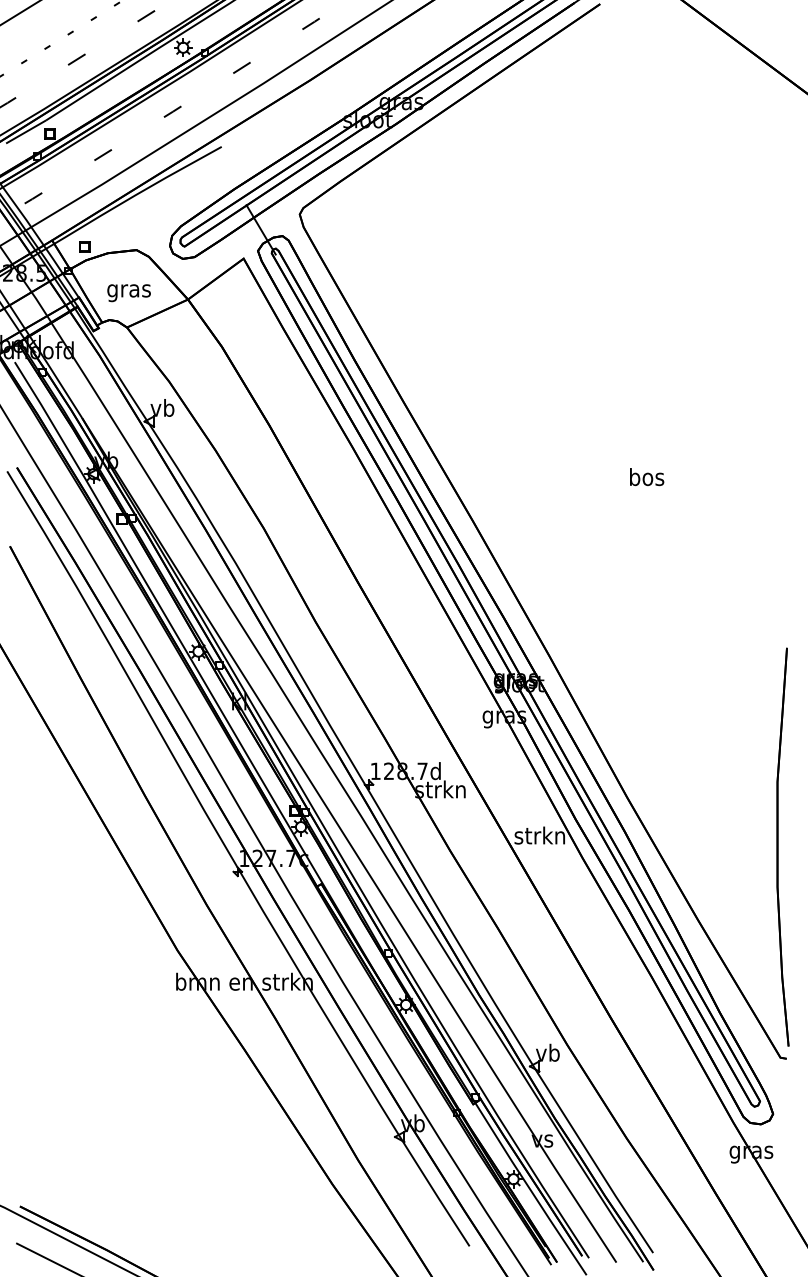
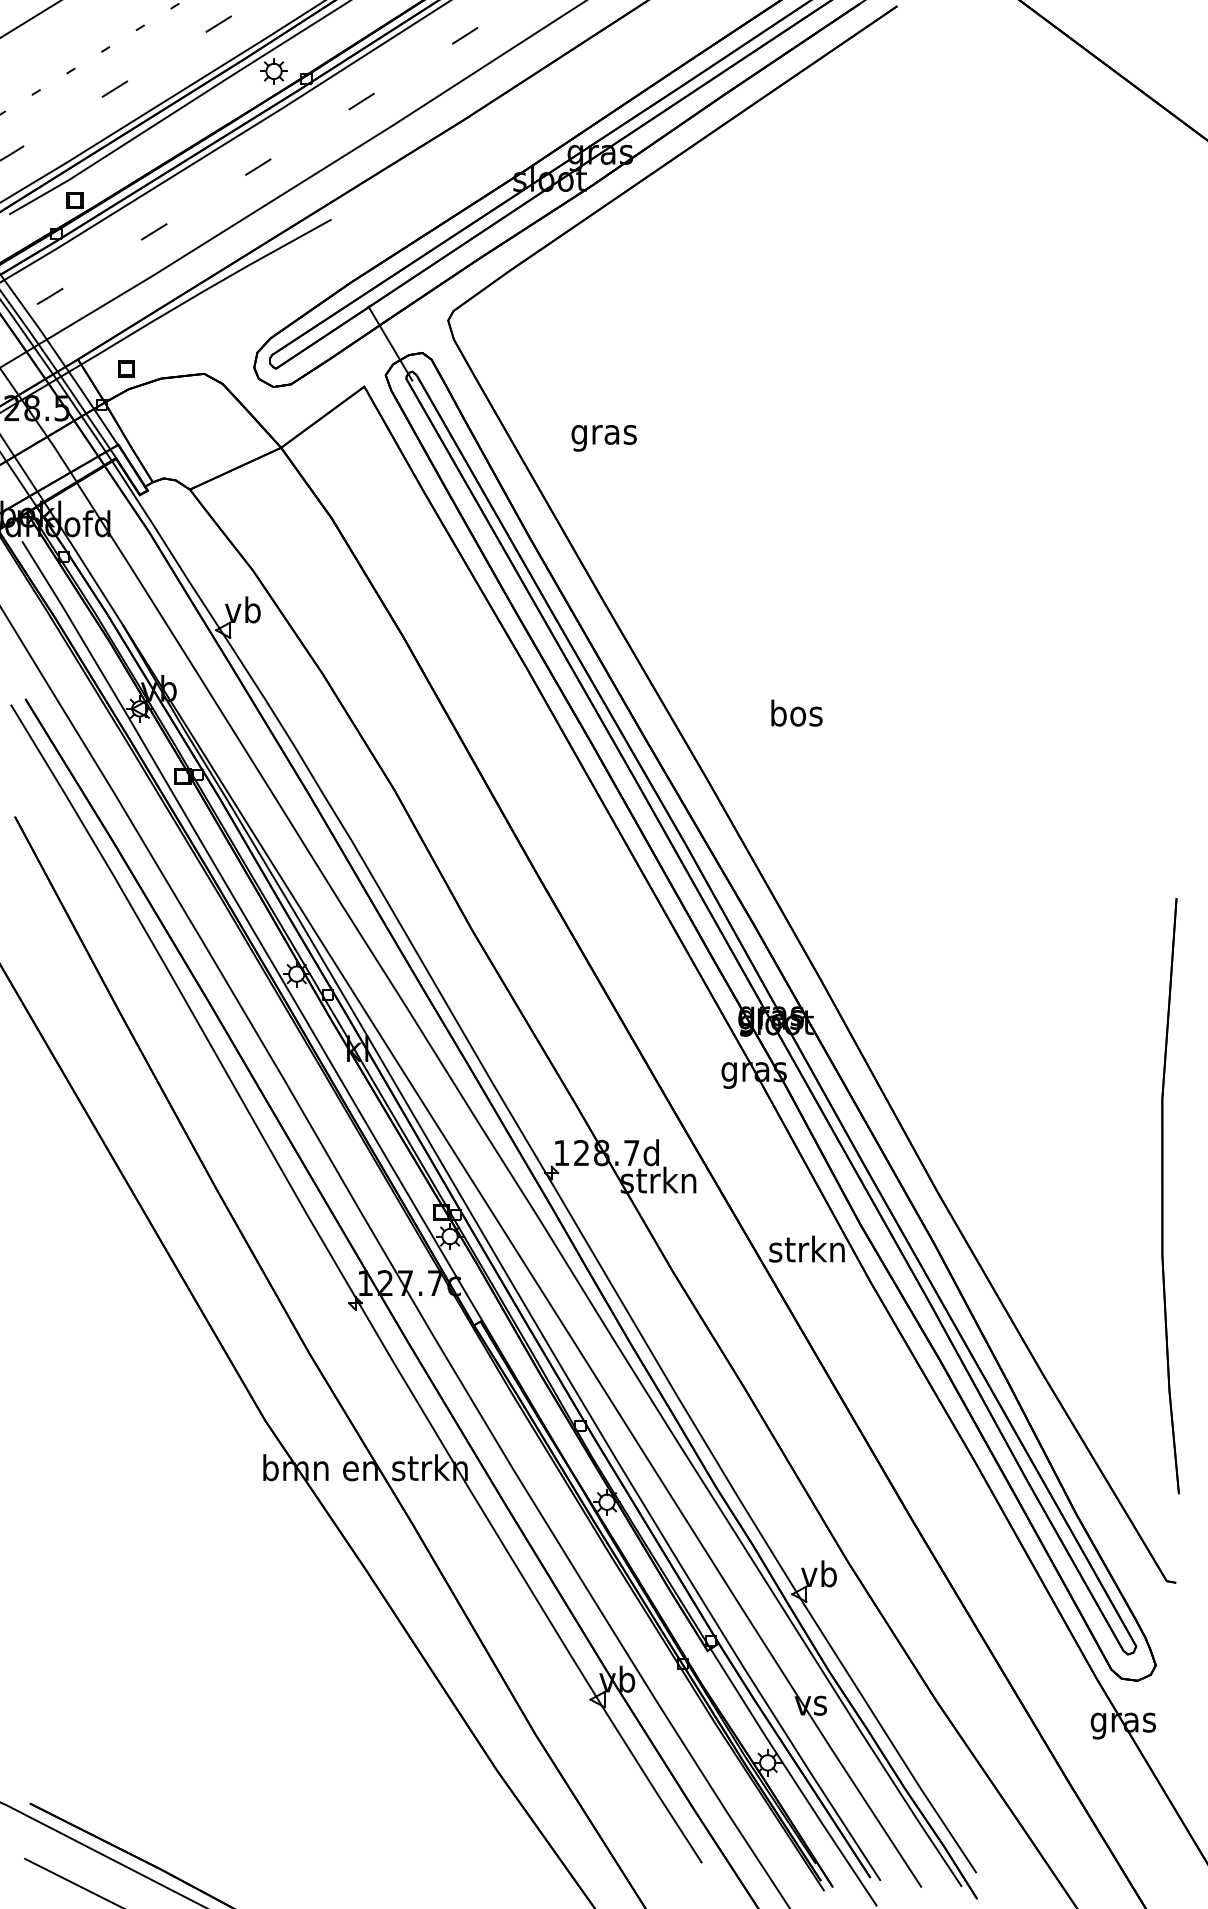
text: (128, 293) -> (603, 438), moved
text: (647, 477) -> (797, 713), moved
part: (782, 846) -> (1169, 1195), moved

